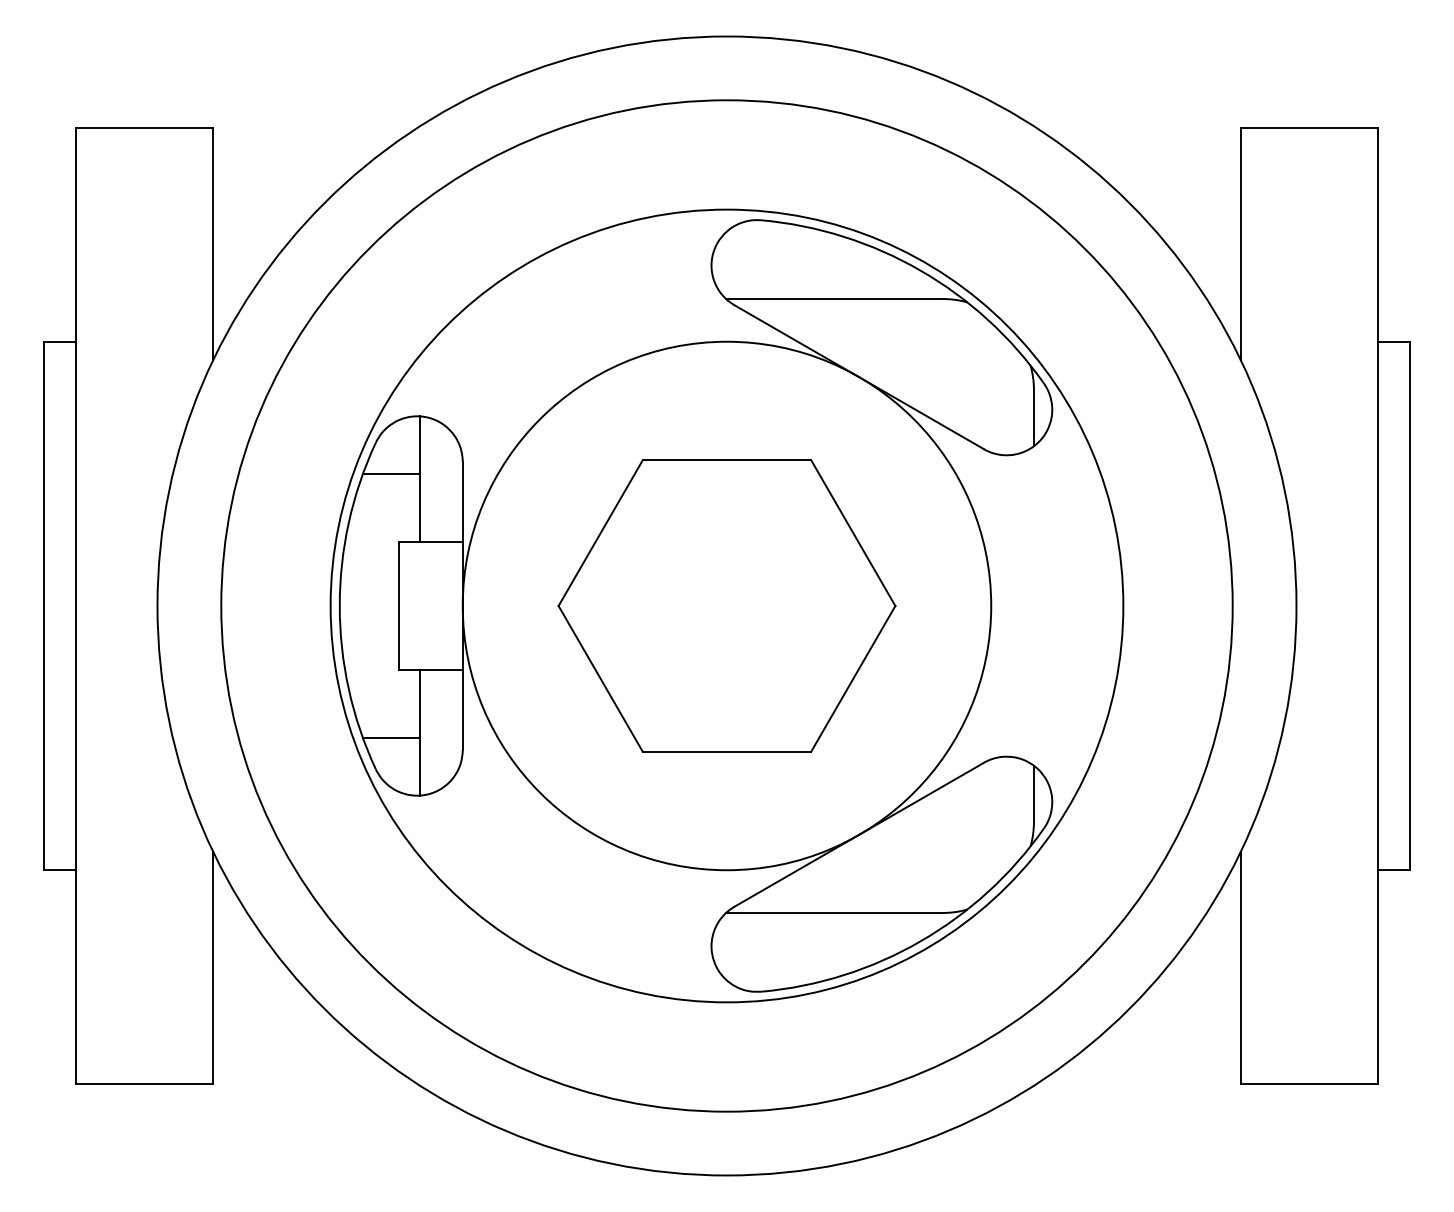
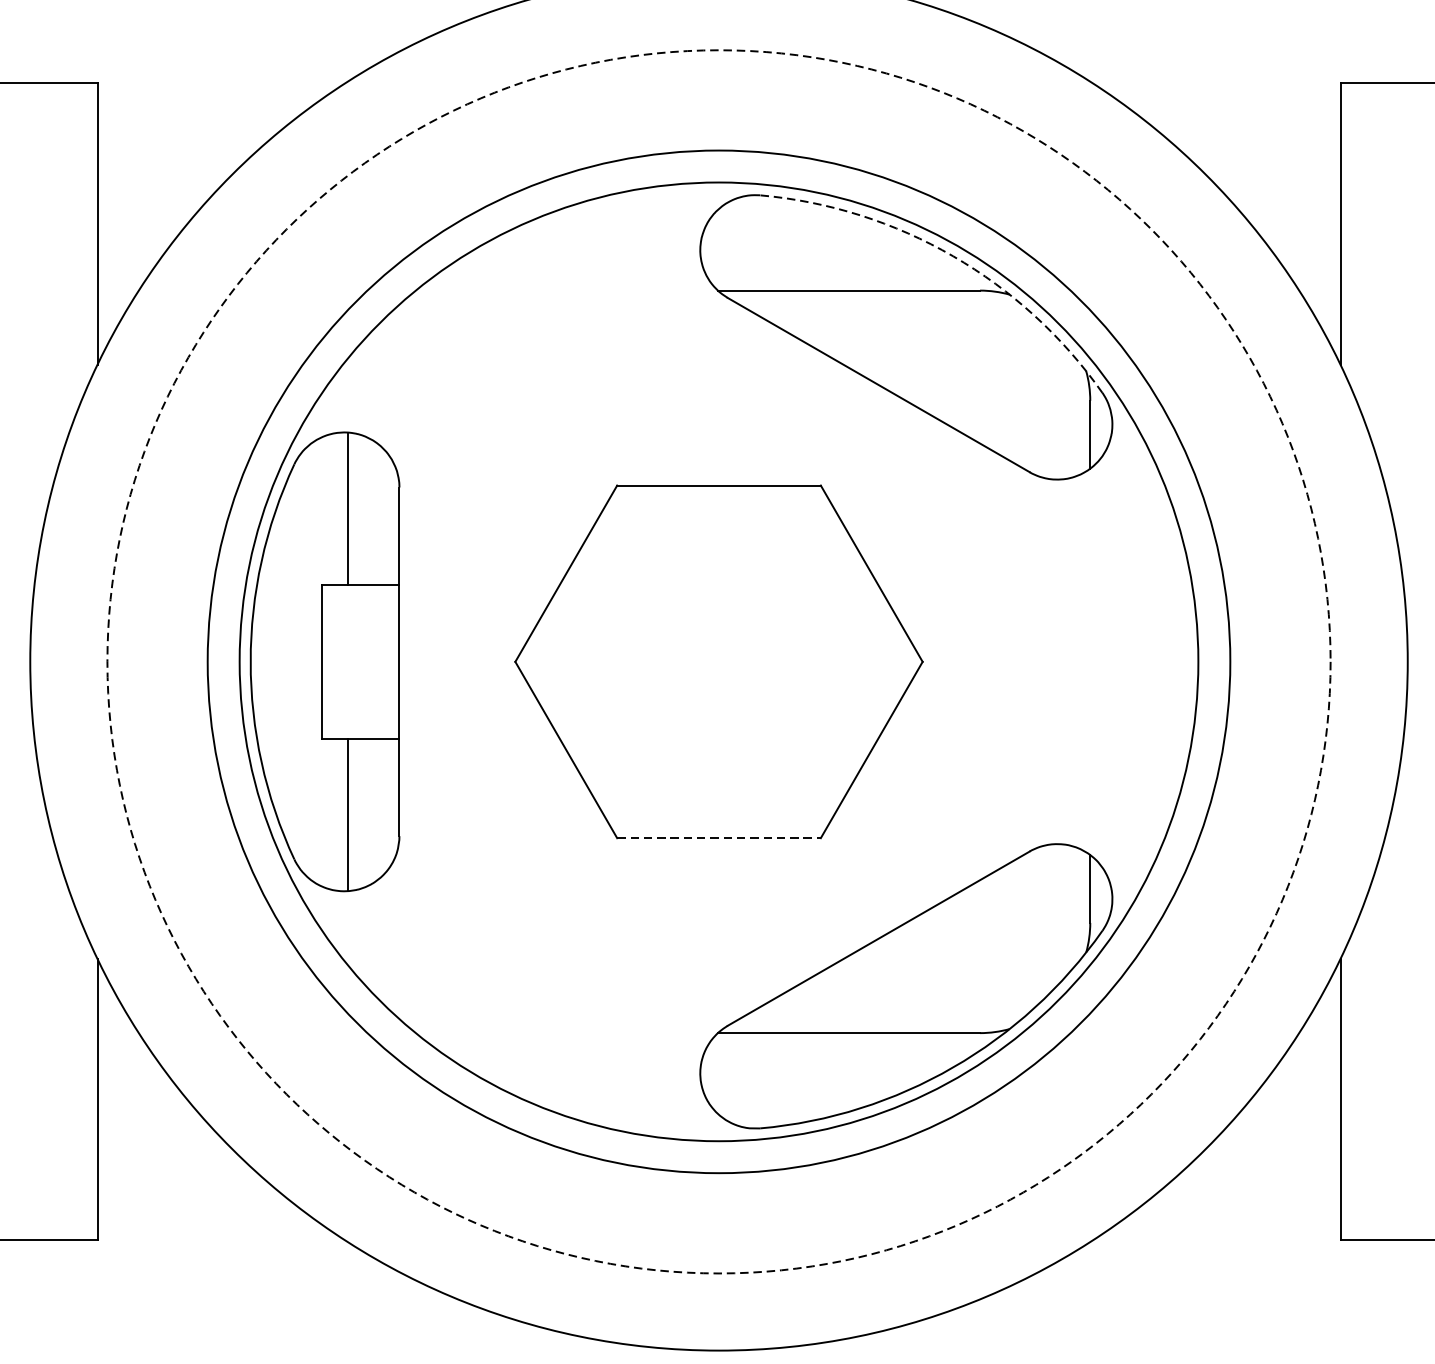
arc: (920, 270) -> (953, 256), solid -> dashed
line: (391, 473) -> (313, 501), removed
circle: (726, 605) -> (718, 661), size x1.6
circle: (726, 605) -> (718, 661), solid -> dashed
line: (391, 738) -> (313, 822), removed
line: (727, 751) -> (719, 837), solid -> dashed

